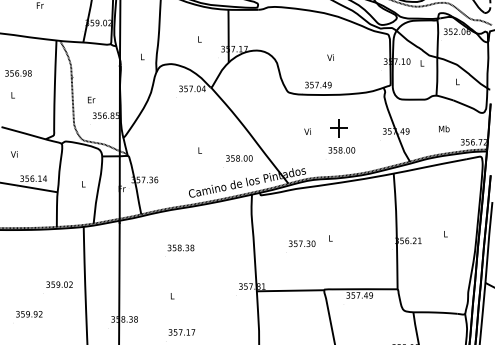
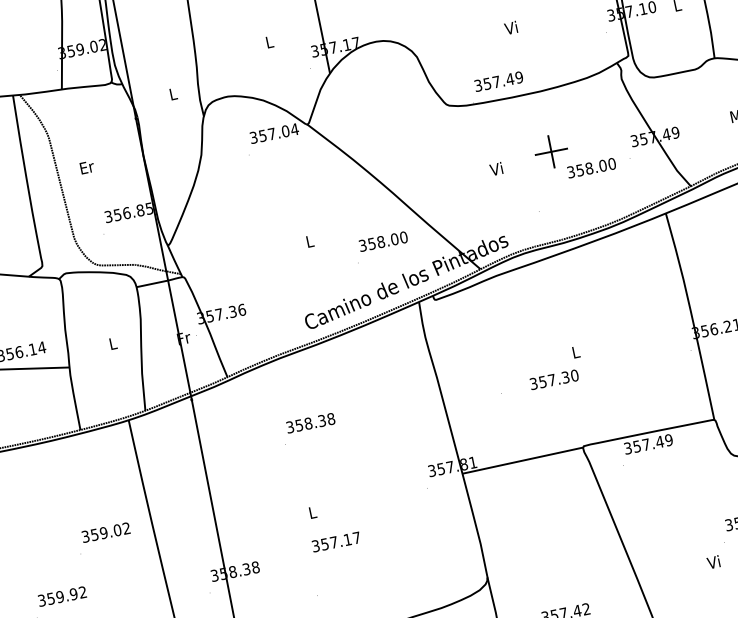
text: (91, 99) -> (86, 166), moved
text: (341, 150) -> (591, 168), moved
text: (301, 243) -> (553, 379), moved
text: (181, 332) -> (335, 542), moved

